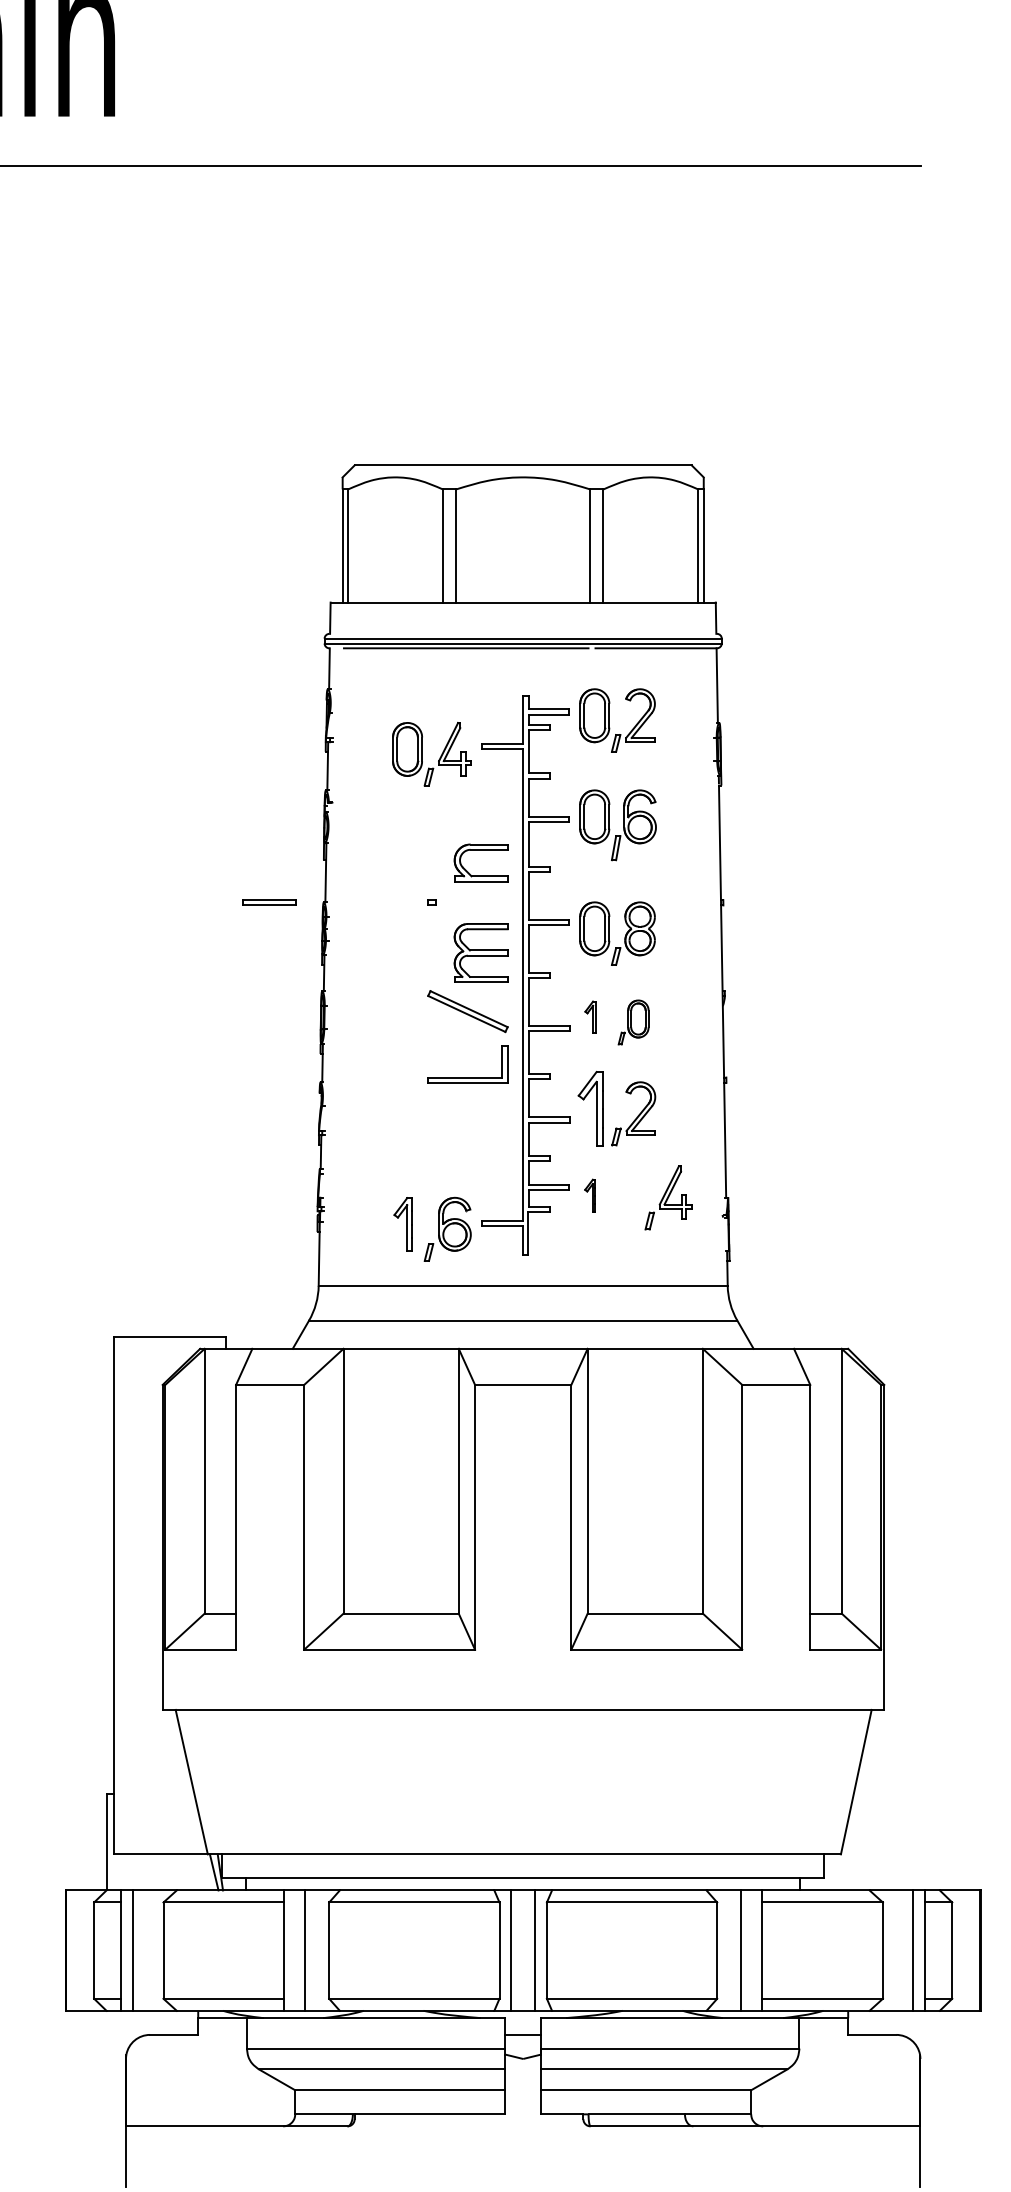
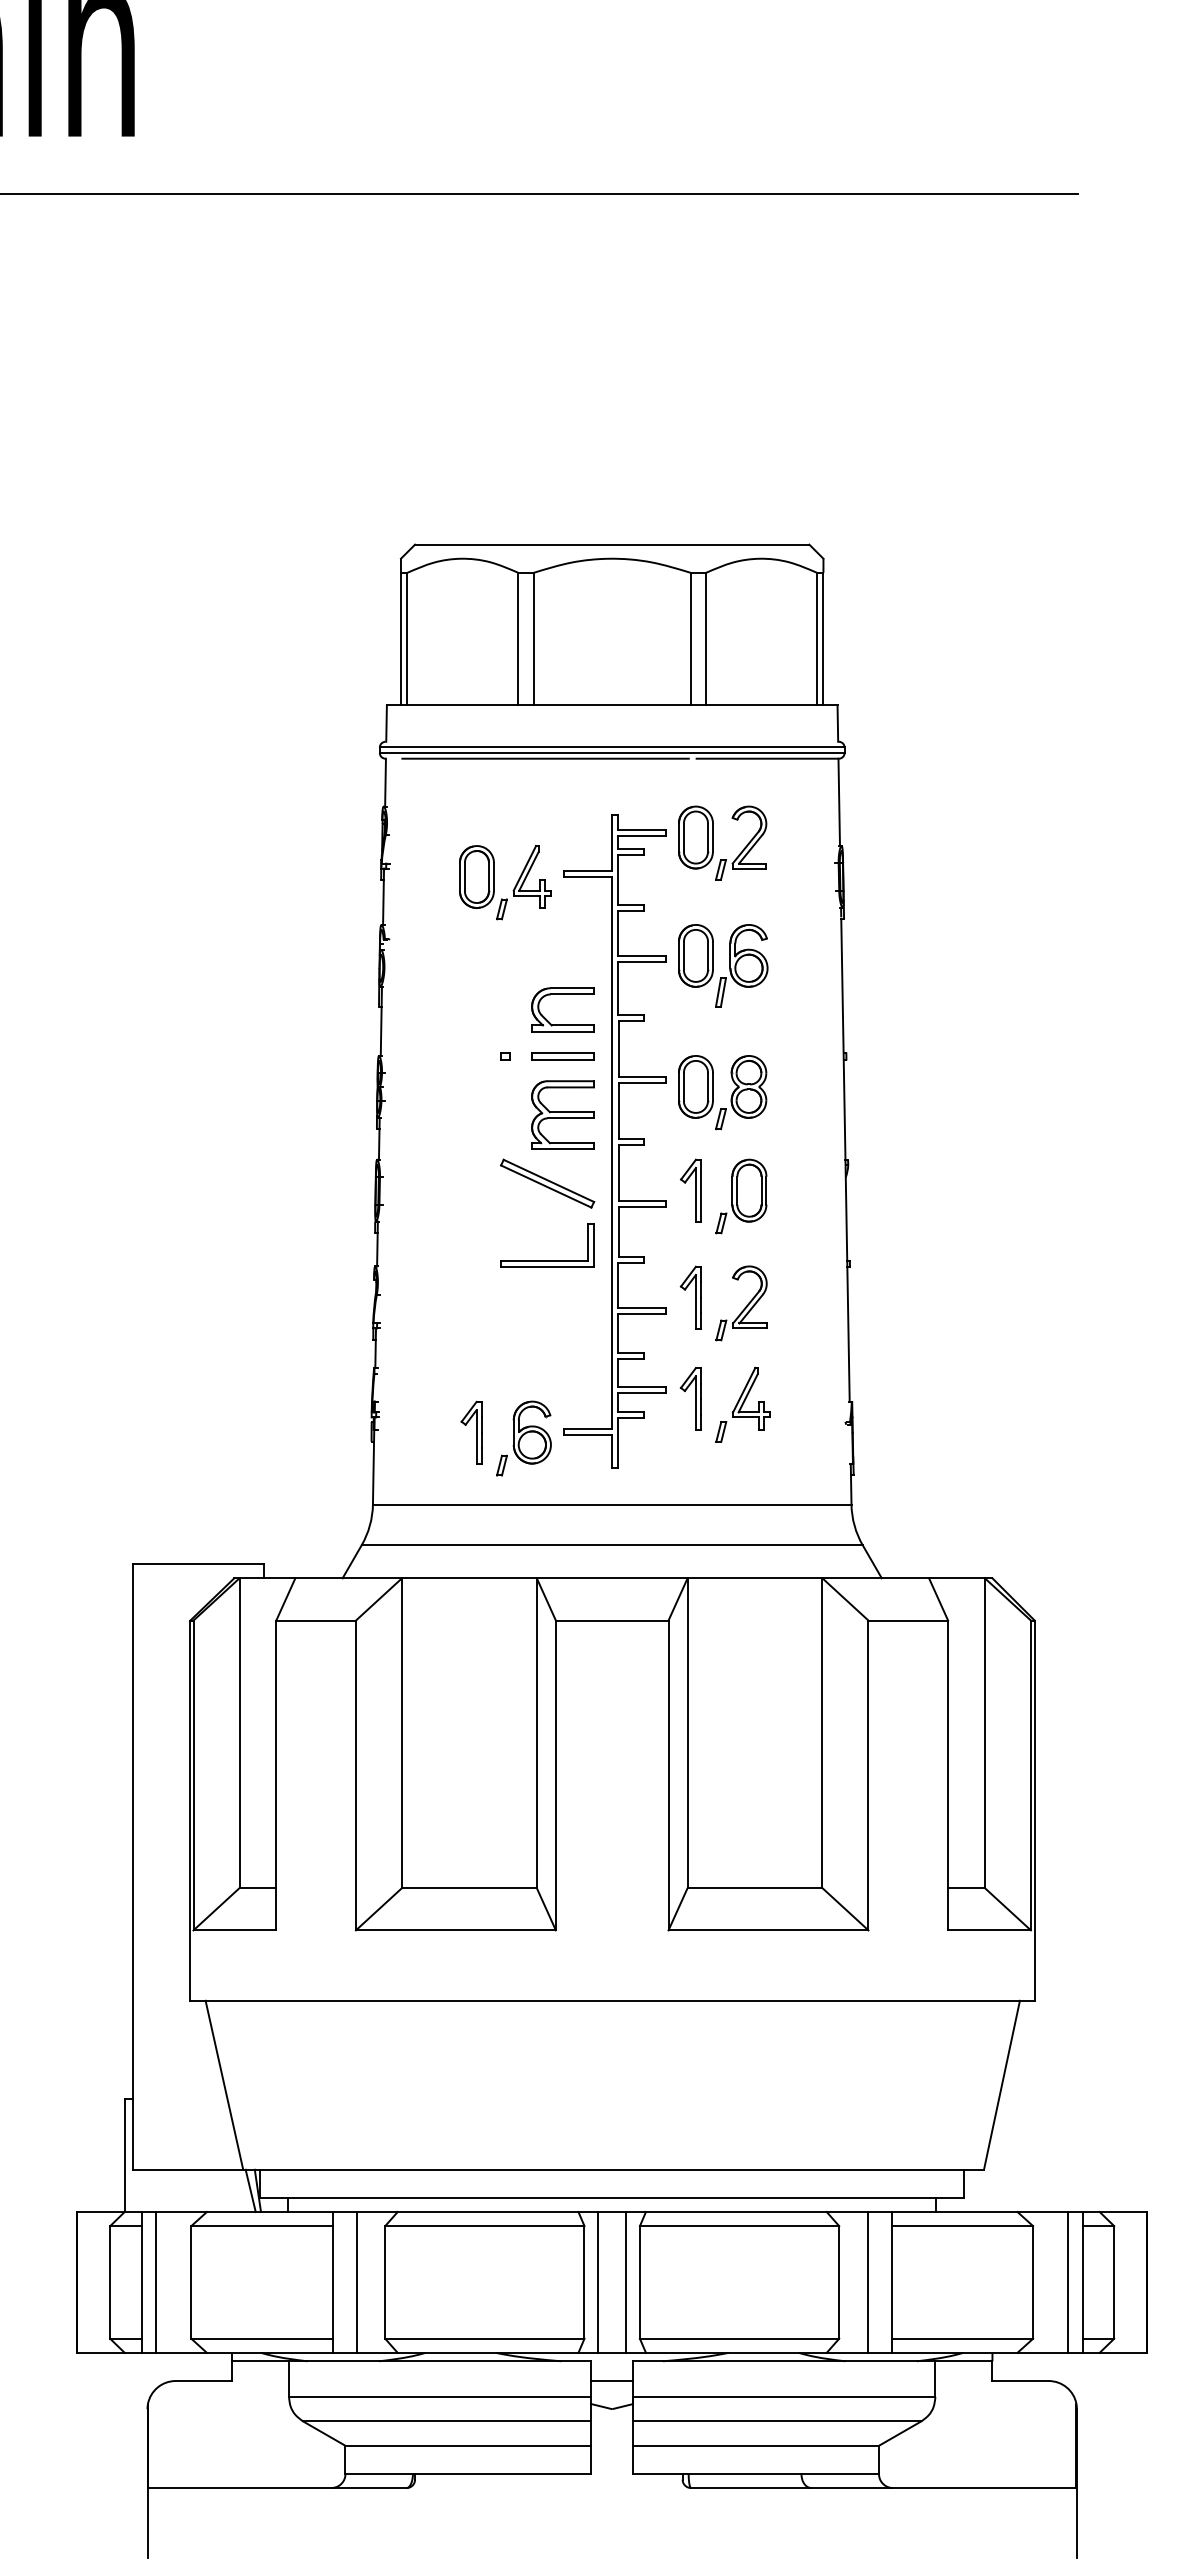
part: (268, 902) -> (562, 1056), moved
part: (590, 1017) -> (690, 1190), size x1.67
part: (633, 1022) -> (741, 1196), size x1.43
part: (590, 1108) -> (690, 1297), size x0.71
part: (590, 1195) -> (690, 1398), size x1.67
part: (667, 1197) -> (742, 1404), moved

